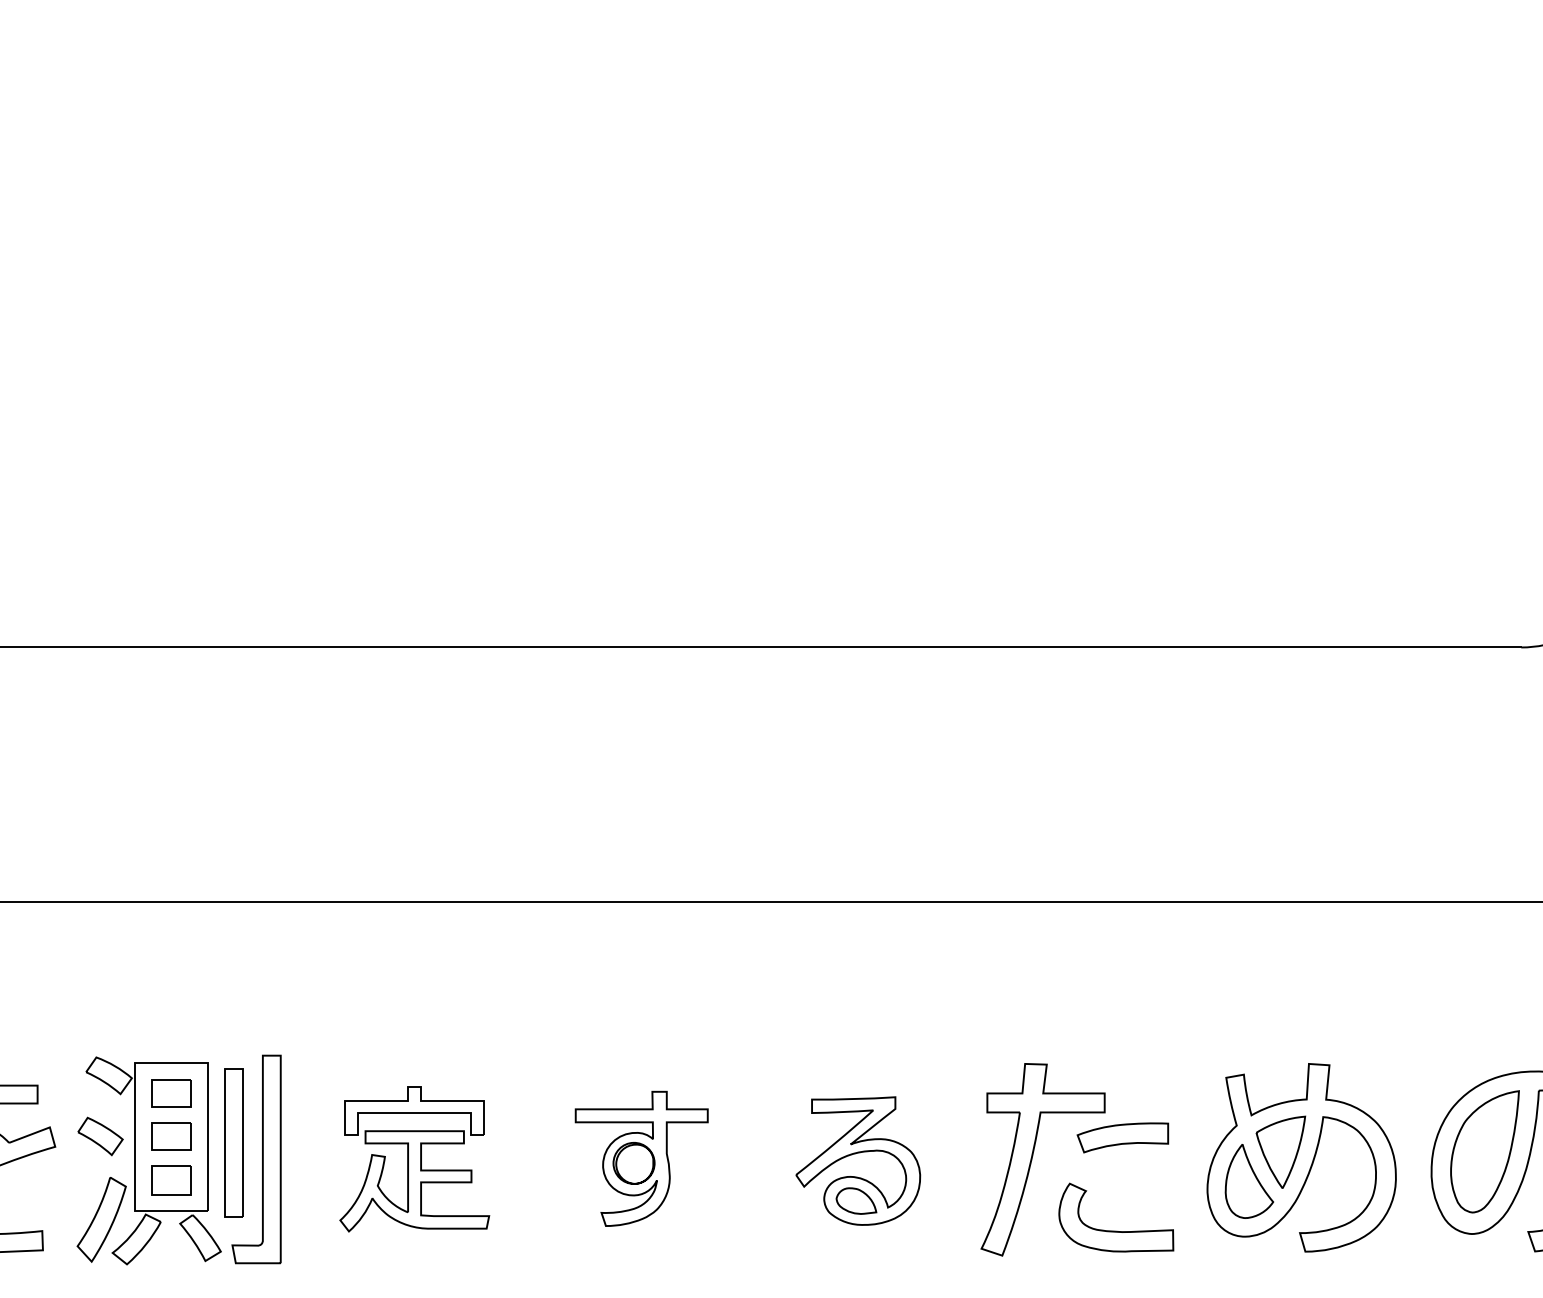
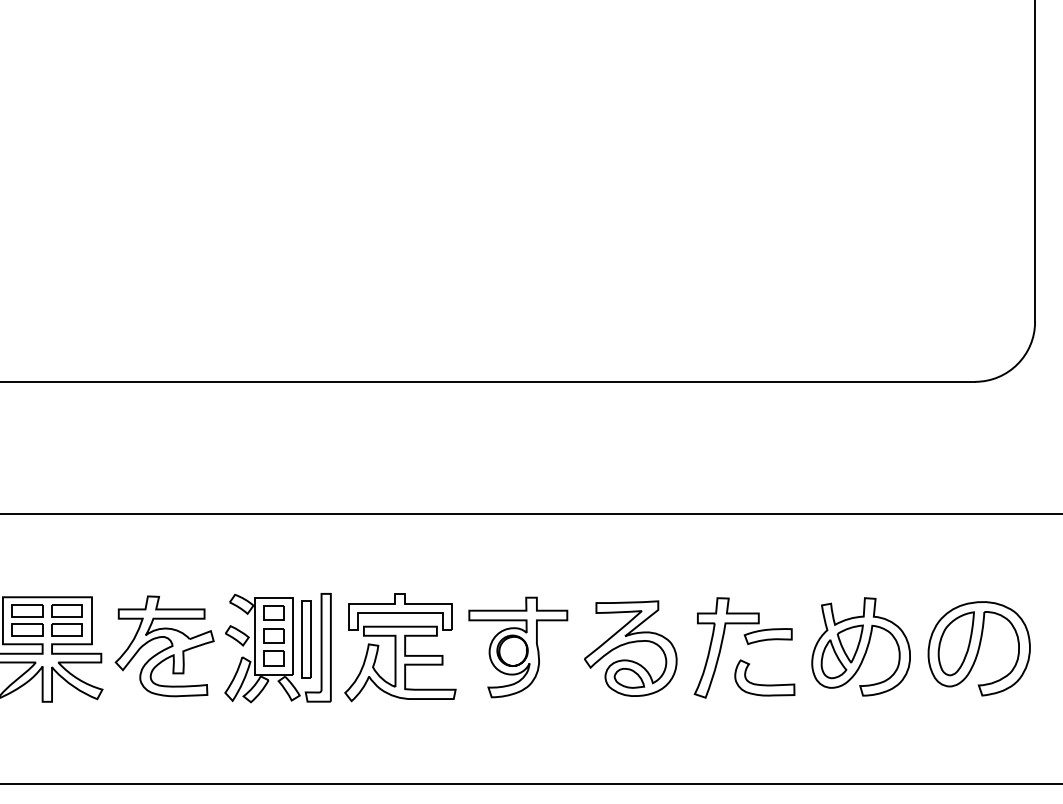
part: (414, 1158) -> (400, 647), size x1.43
part: (642, 1158) -> (518, 647), size x1.43
part: (857, 1160) -> (630, 648), size x1.43

